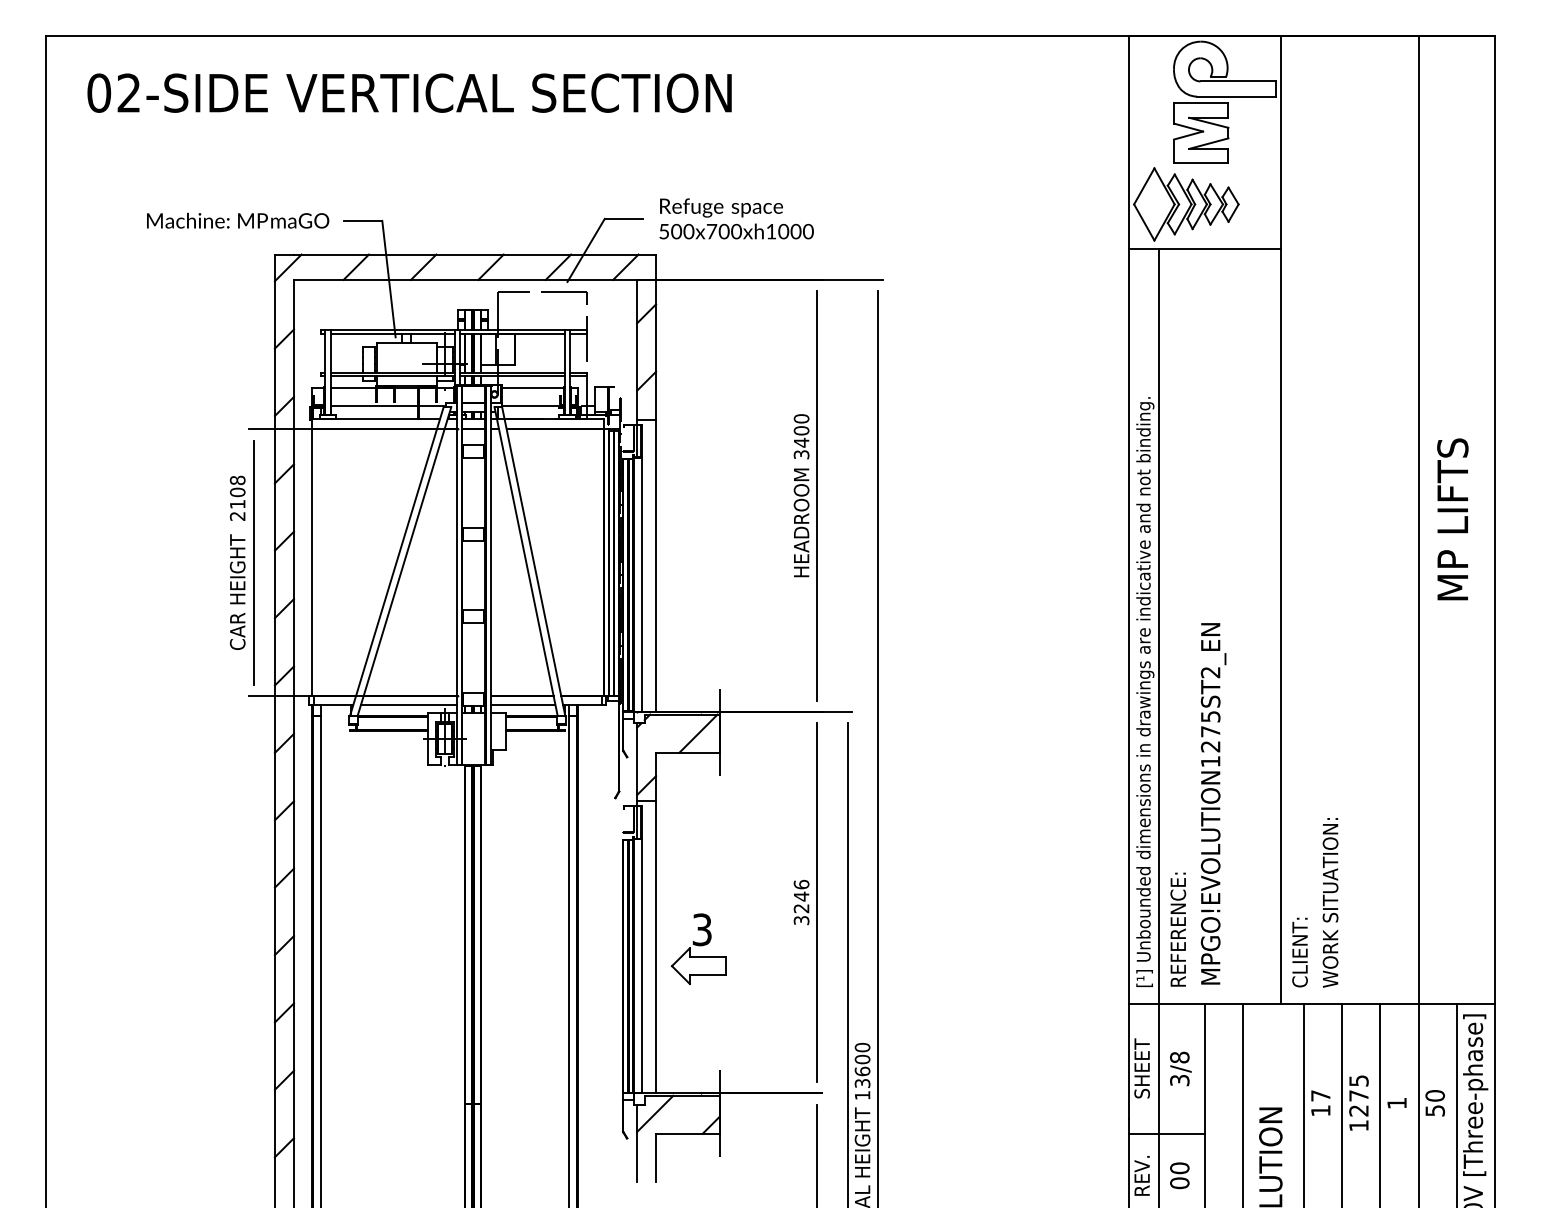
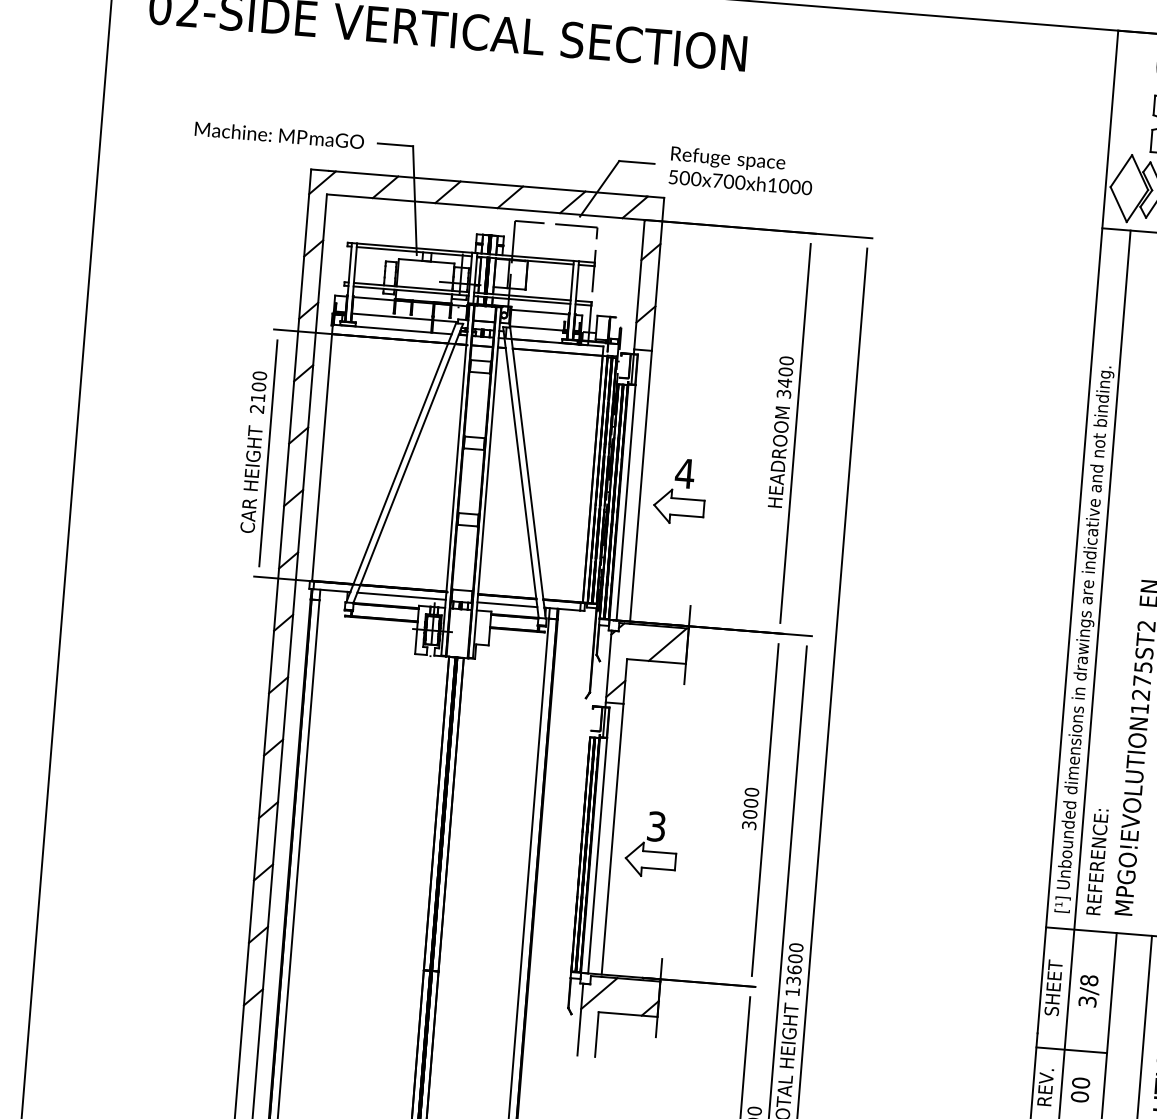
text: (237, 480) -> (259, 375), 2108 -> 2100
part: (704, 564) -> (685, 488), added
text: (801, 896) -> (750, 803), 3246 -> 3000

